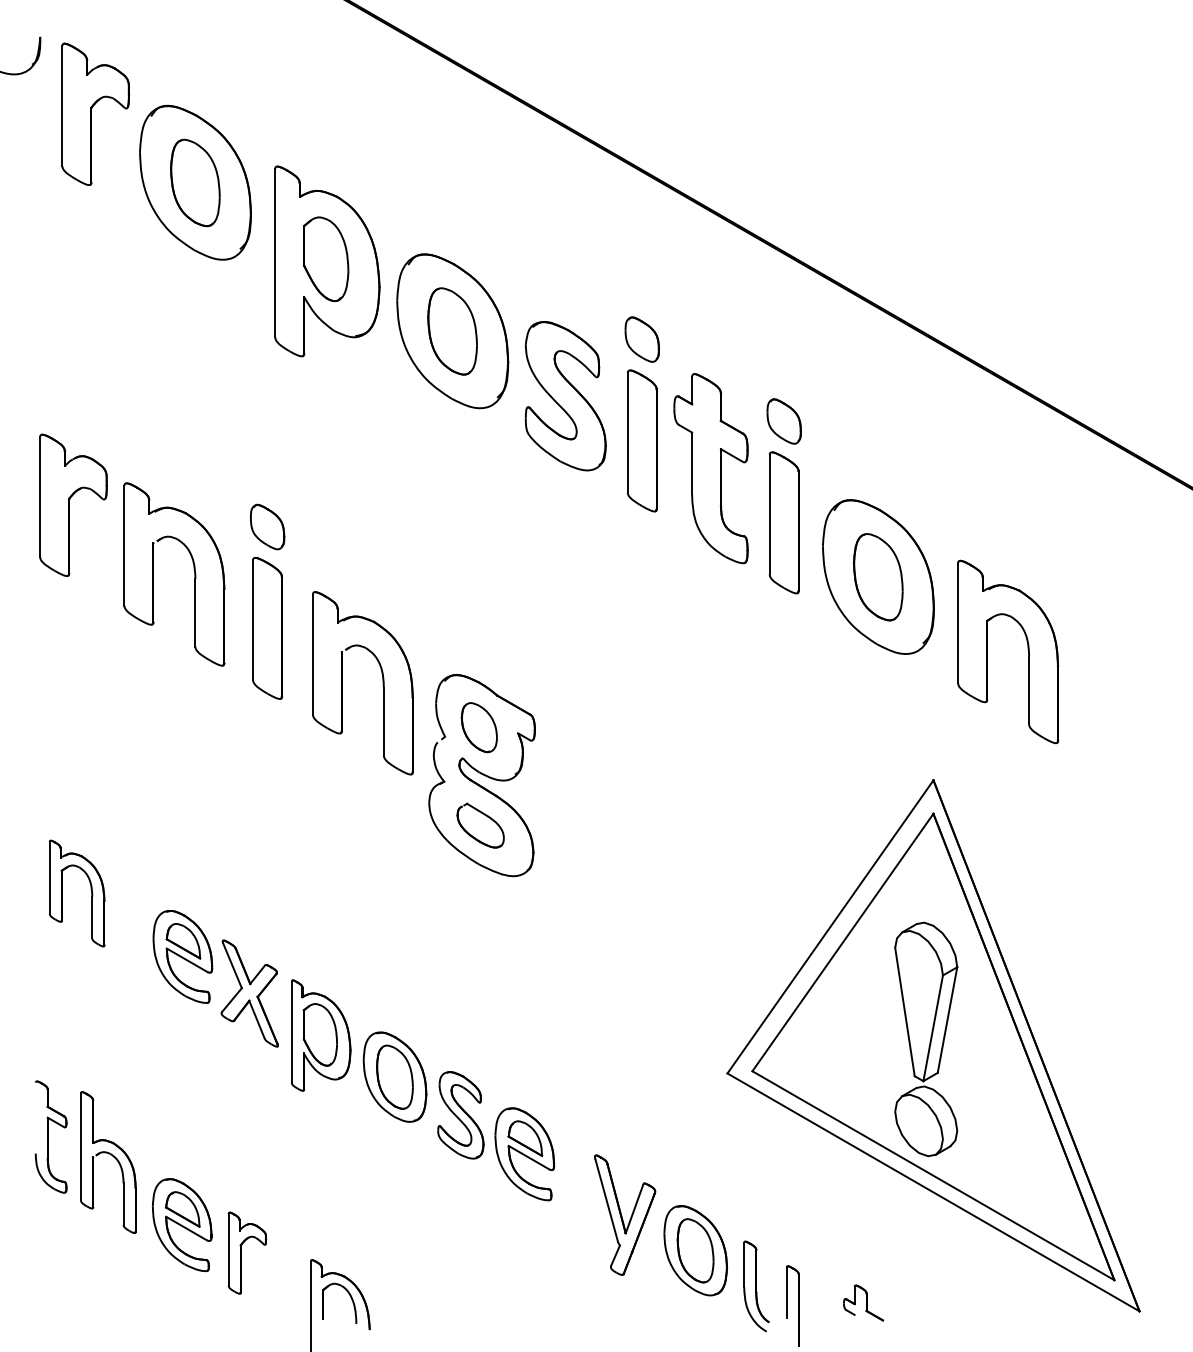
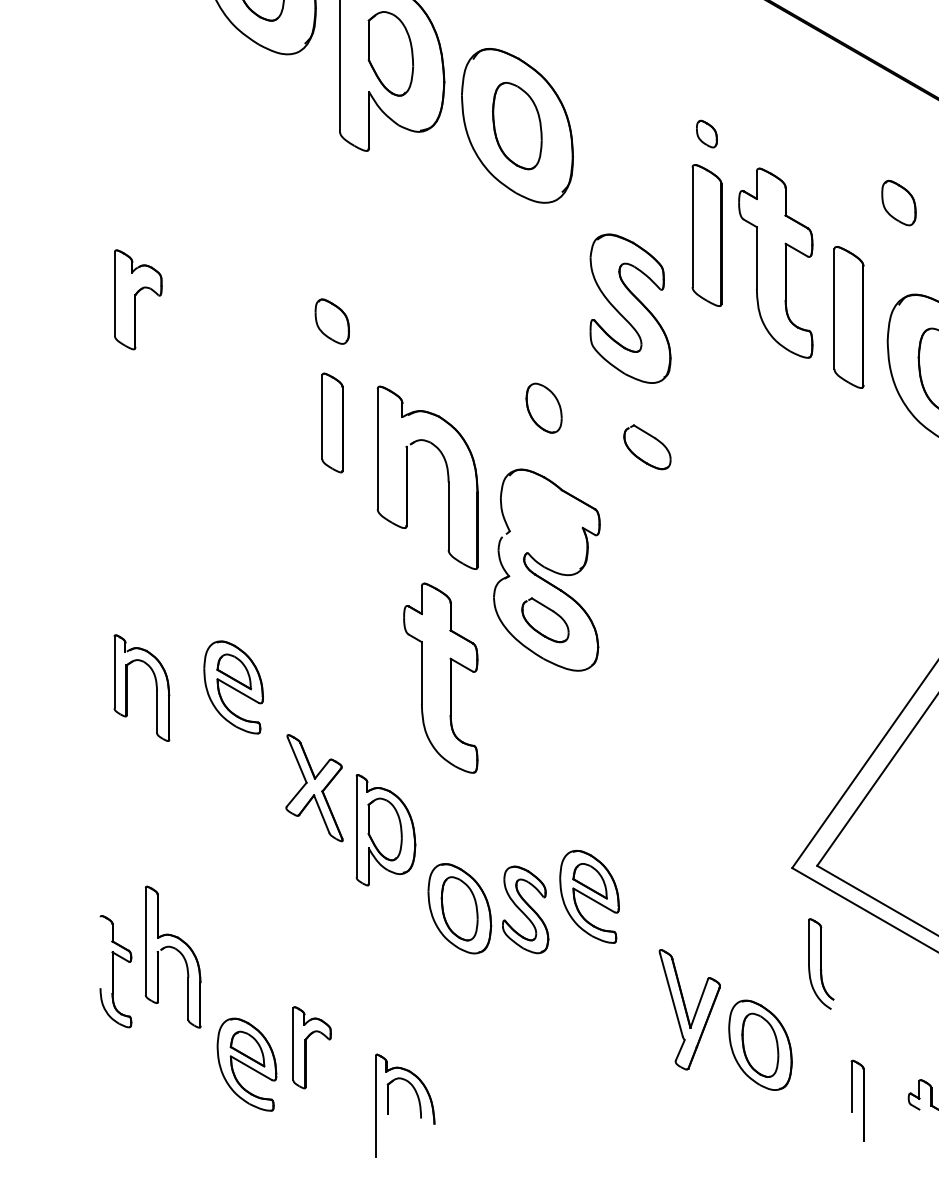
part: (641, 339) -> (706, 134), size x0.6
part: (565, 396) -> (630, 309), moved
part: (783, 421) -> (898, 203), moved
part: (73, 504) -> (138, 299), size x0.7
part: (193, 569) -> (258, 364), removed
part: (267, 628) -> (332, 423), size x0.7
part: (582, 652) -> (647, 447), added
part: (478, 727) -> (543, 408), moved
part: (375, 883) -> (440, 678), added
part: (182, 956) -> (233, 687), moved
part: (394, 1076) -> (459, 908), moved
part: (50, 1136) -> (115, 971), moved
part: (524, 1154) -> (589, 897), moved
part: (182, 1225) -> (247, 1065), moved
part: (756, 1286) -> (821, 964), moved

